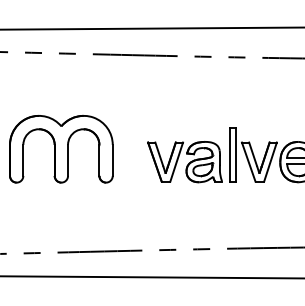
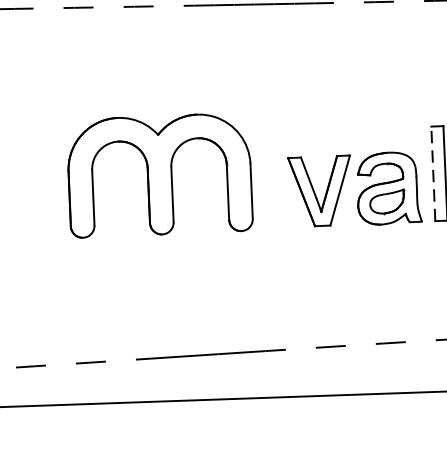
part: (61, 149) -> (160, 175), moved
line: (229, 154) -> (433, 173), solid -> dashed

